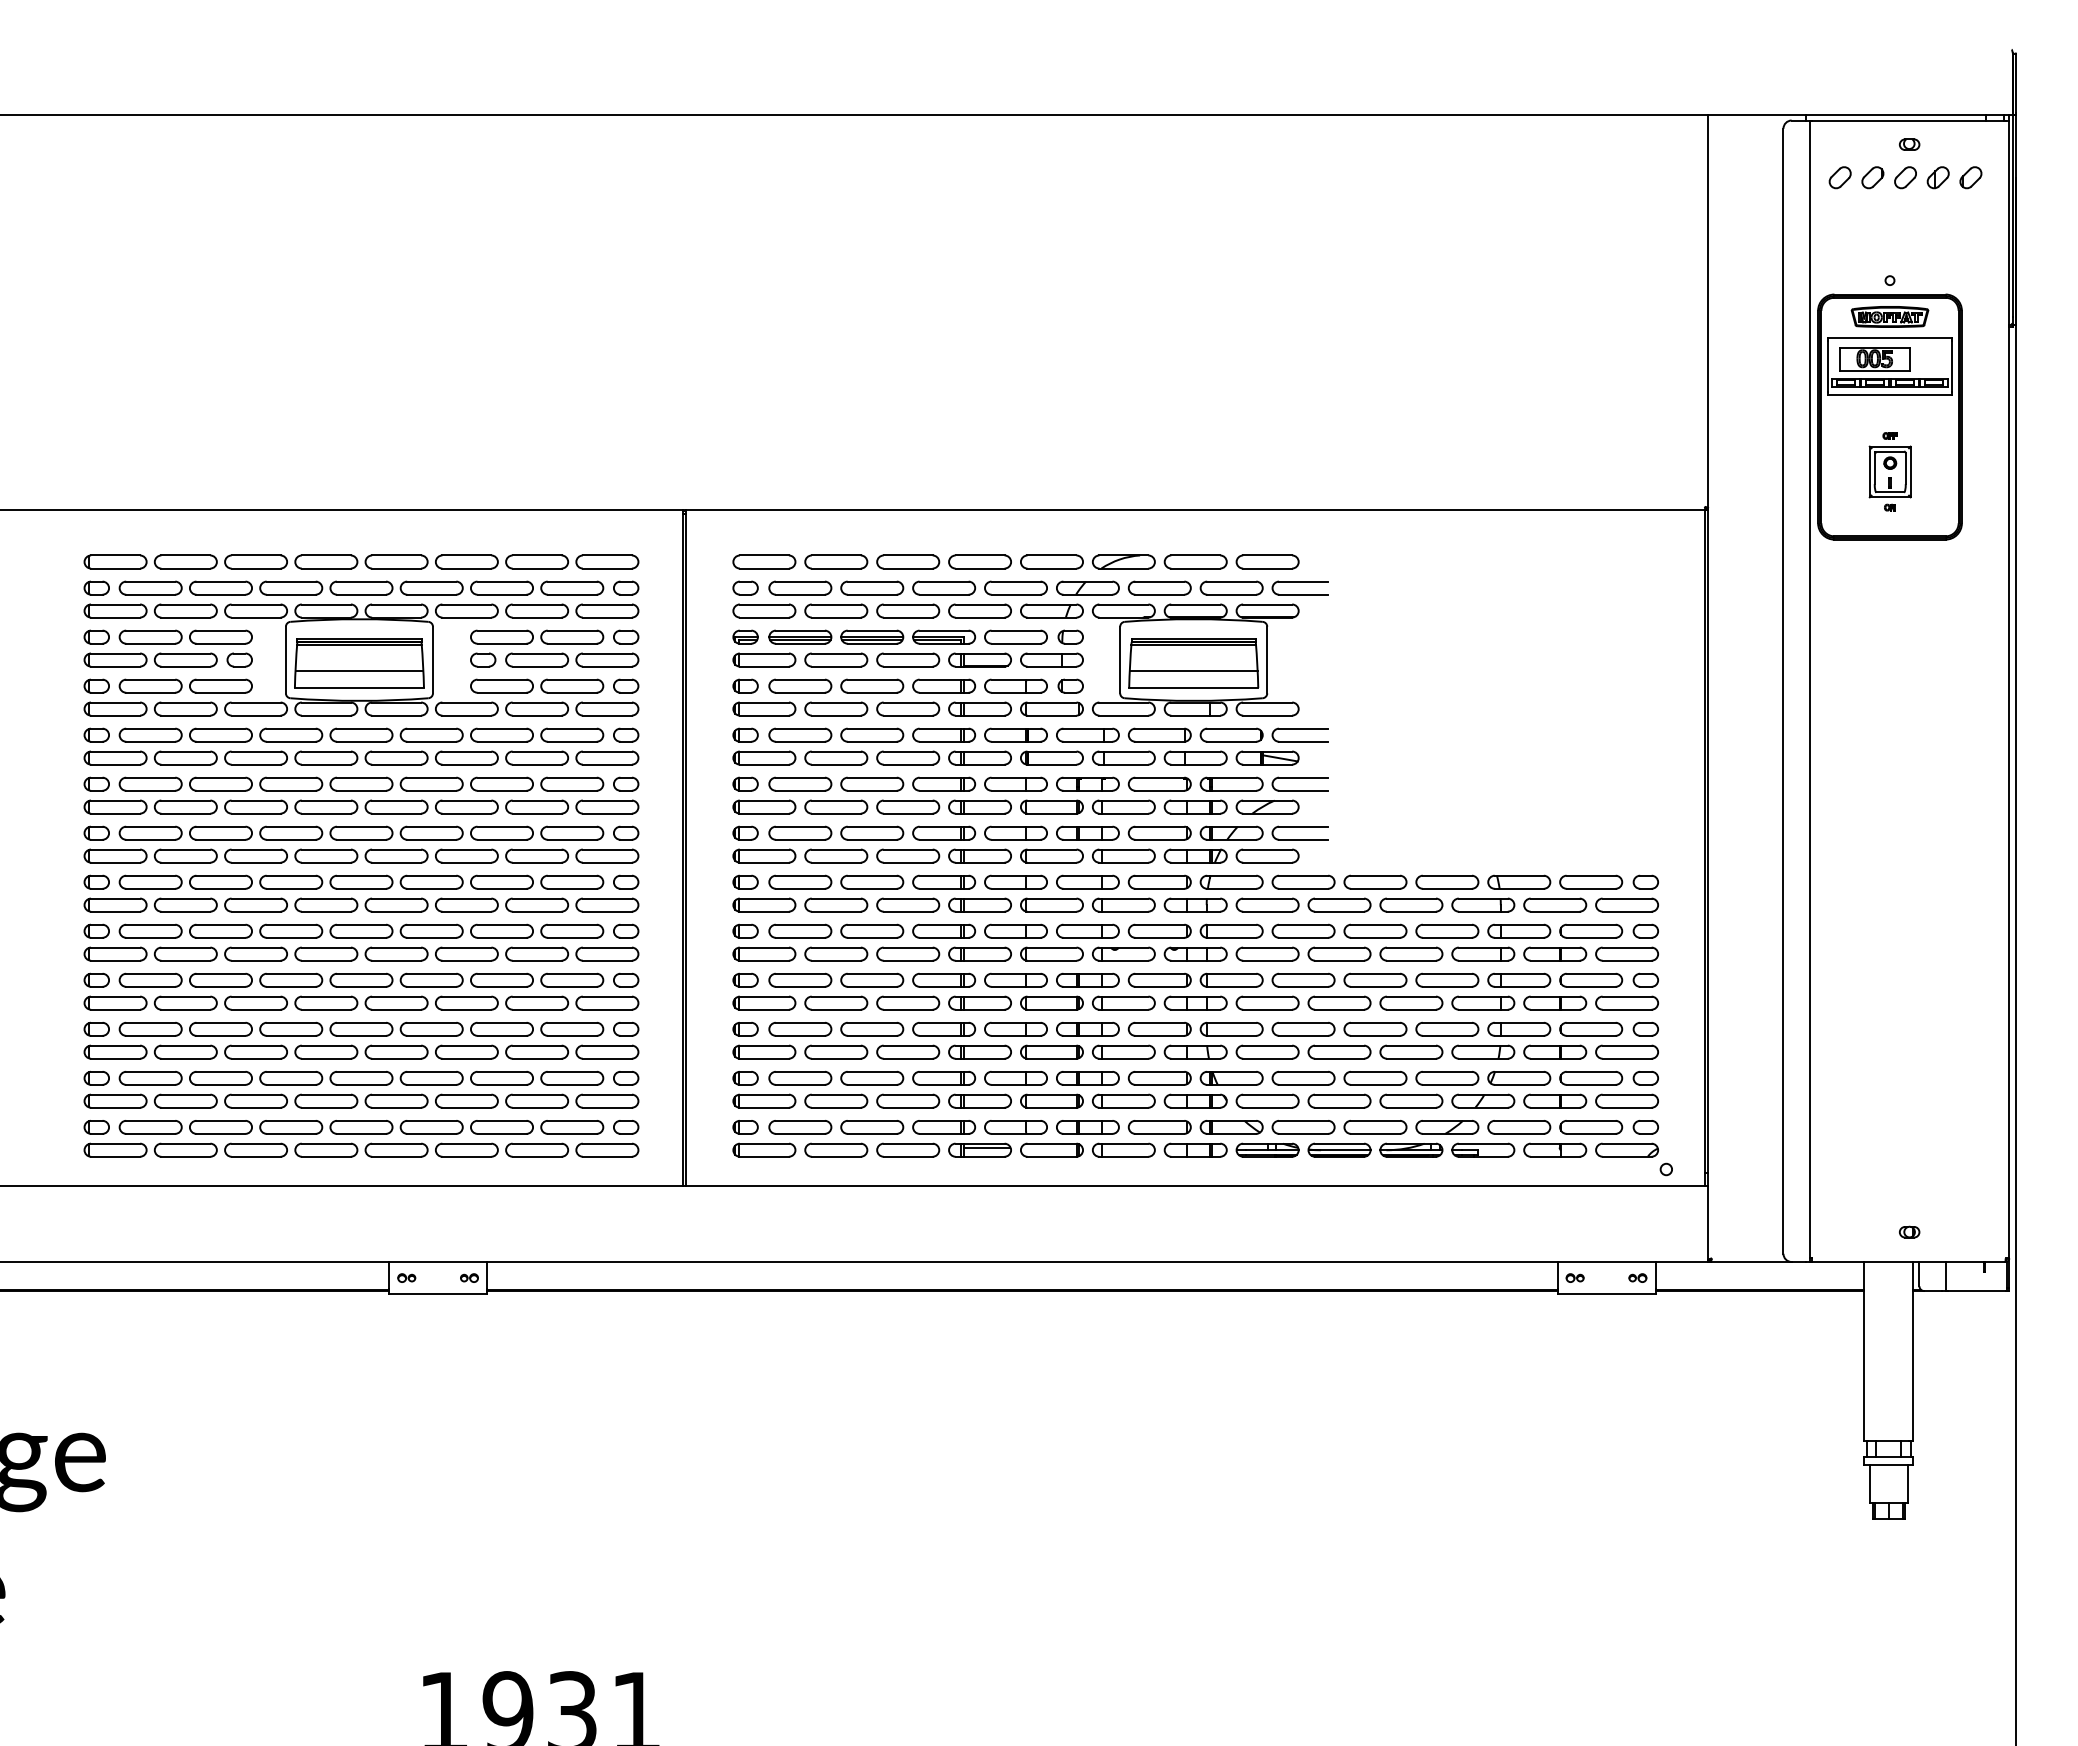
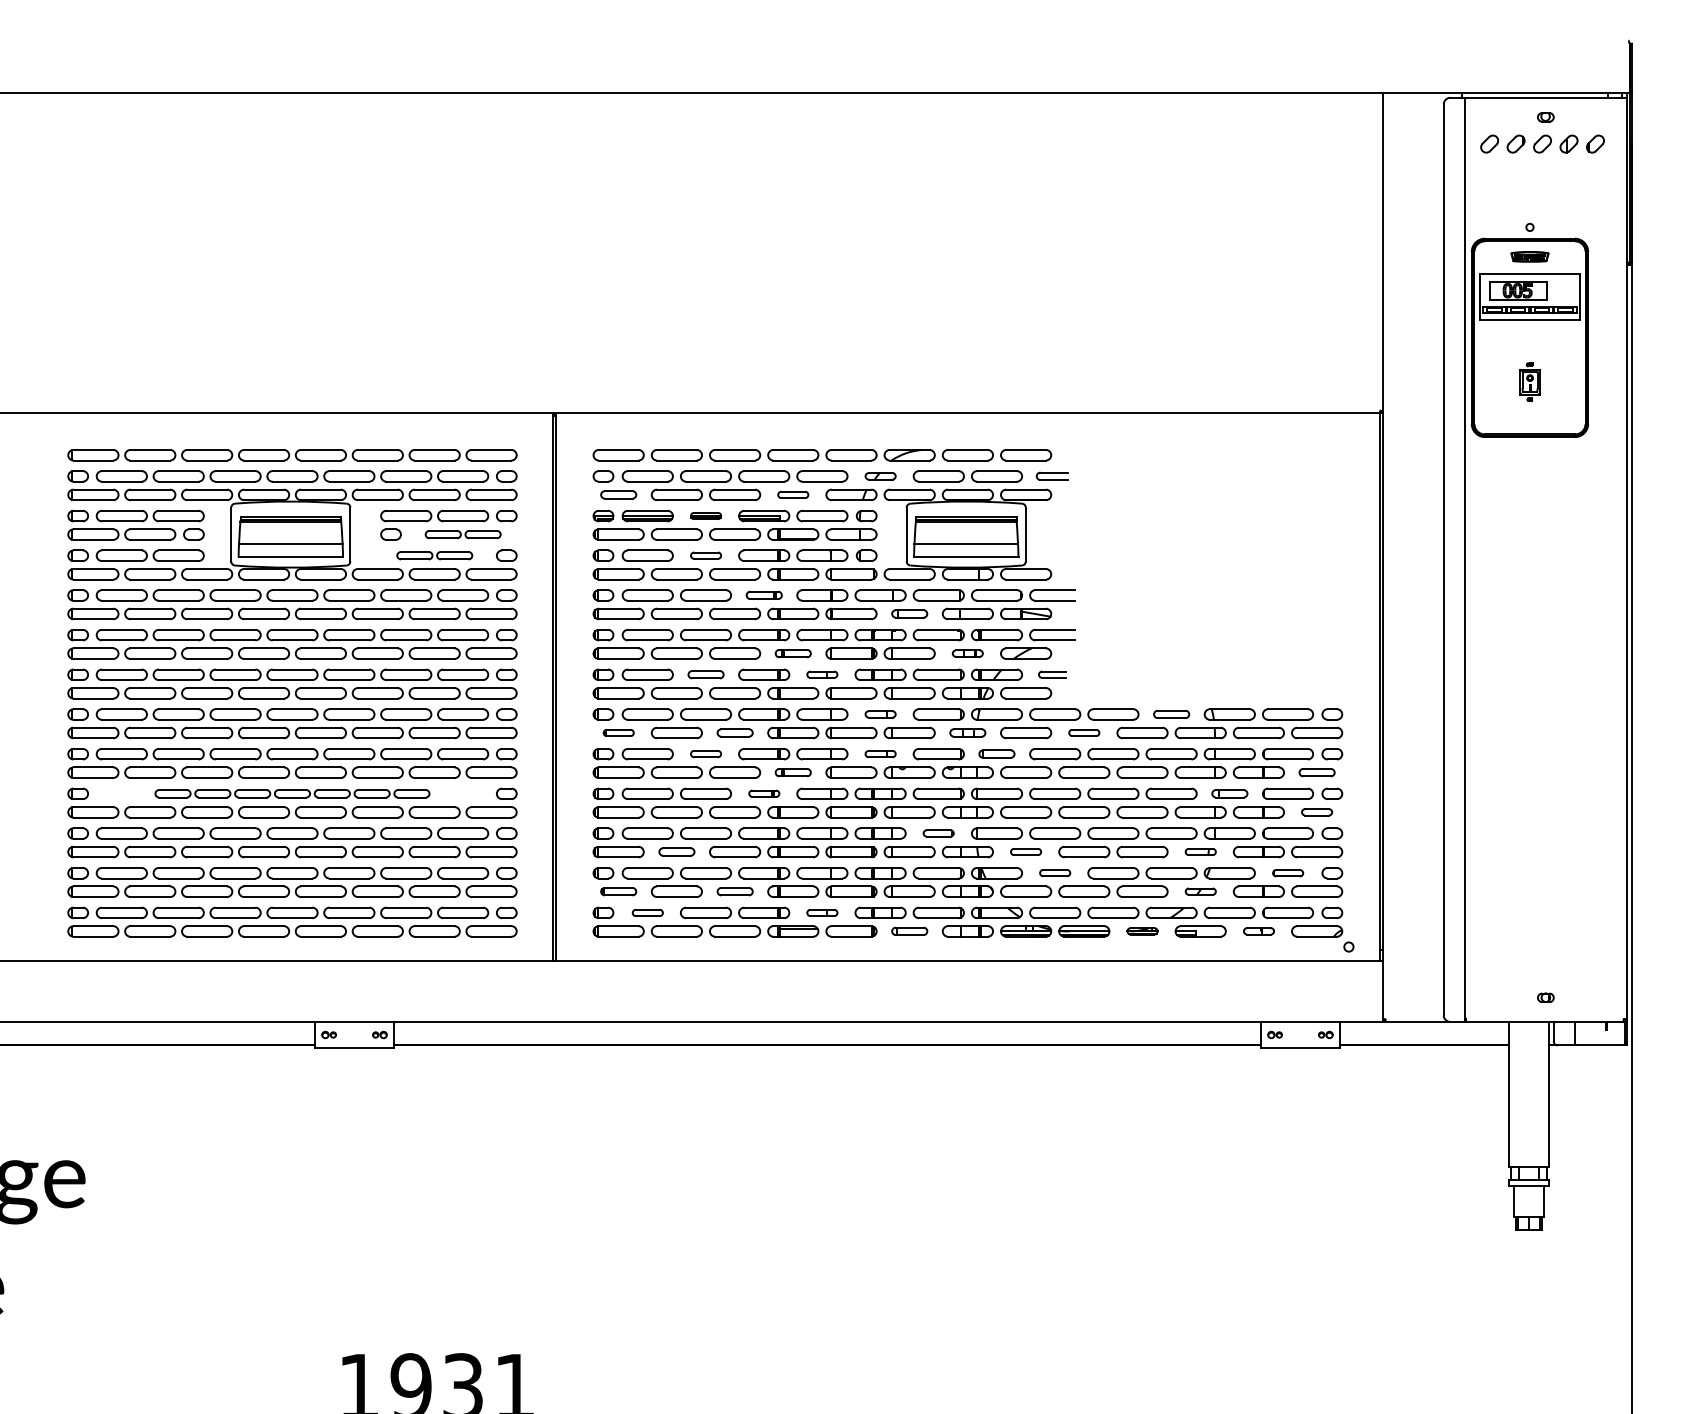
part: (1889, 316) -> (1529, 256), size x0.6
part: (1889, 471) -> (1529, 381), size x0.6
part: (1087, 587) -> (880, 475), size x0.6
part: (1299, 587) -> (1051, 475), size x0.7
part: (764, 610) -> (618, 494), size x0.7
part: (979, 610) -> (792, 494), size x0.6
part: (872, 636) -> (706, 515), size x0.6
part: (572, 659) -> (463, 534), size x0.7
part: (537, 685) -> (434, 555), size x0.7
part: (872, 685) -> (706, 555), size x0.6
part: (944, 734) -> (764, 594), size x0.7
part: (1123, 757) -> (909, 613), size x0.7
part: (979, 806) -> (792, 653), size x0.7
part: (1195, 806) -> (967, 653), size x0.6
part: (872, 832) -> (706, 674), size x0.7
part: (1015, 832) -> (821, 674), size x0.6
part: (1299, 832) -> (1051, 674), size x0.6
part: (1087, 881) -> (880, 713), size x0.6
part: (1447, 881) -> (1171, 713), size x0.7
part: (764, 904) -> (618, 732), size x0.6
part: (908, 904) -> (735, 732), size x0.7
part: (1195, 904) -> (967, 732), size x0.7
part: (1339, 904) -> (1084, 732), size x0.6
part: (872, 930) -> (706, 753), size x0.6
part: (1087, 930) -> (880, 753), size x0.6
part: (1231, 930) -> (996, 753), size x0.7
part: (979, 953) -> (792, 772), size x0.7
part: (1626, 953) -> (1316, 772), size x0.7
part: (361, 979) -> (292, 793), size x0.7
part: (944, 979) -> (764, 793), size x0.6
part: (1519, 979) -> (1230, 793), size x0.7
part: (1626, 1002) -> (1316, 811), size x0.6
part: (1159, 1028) -> (938, 832), size x0.6
part: (836, 1051) -> (677, 851), size x0.7
part: (1267, 1051) -> (1025, 851), size x0.6
part: (1483, 1051) -> (1200, 851), size x0.6
part: (1303, 1077) -> (1055, 872), size x0.6
part: (1591, 1078) -> (1288, 873), size x0.6
part: (764, 1100) -> (618, 891), size x0.7
part: (908, 1100) -> (735, 891), size x0.7
part: (1483, 1100) -> (1200, 891), size x0.6
part: (800, 1127) -> (647, 913), size x0.6
part: (1015, 1127) -> (821, 913), size x0.6
part: (1123, 1149) -> (909, 930), size x0.7
part: (1411, 1149) -> (1142, 930), size x0.6
part: (1555, 1149) -> (1259, 930), size x0.6

